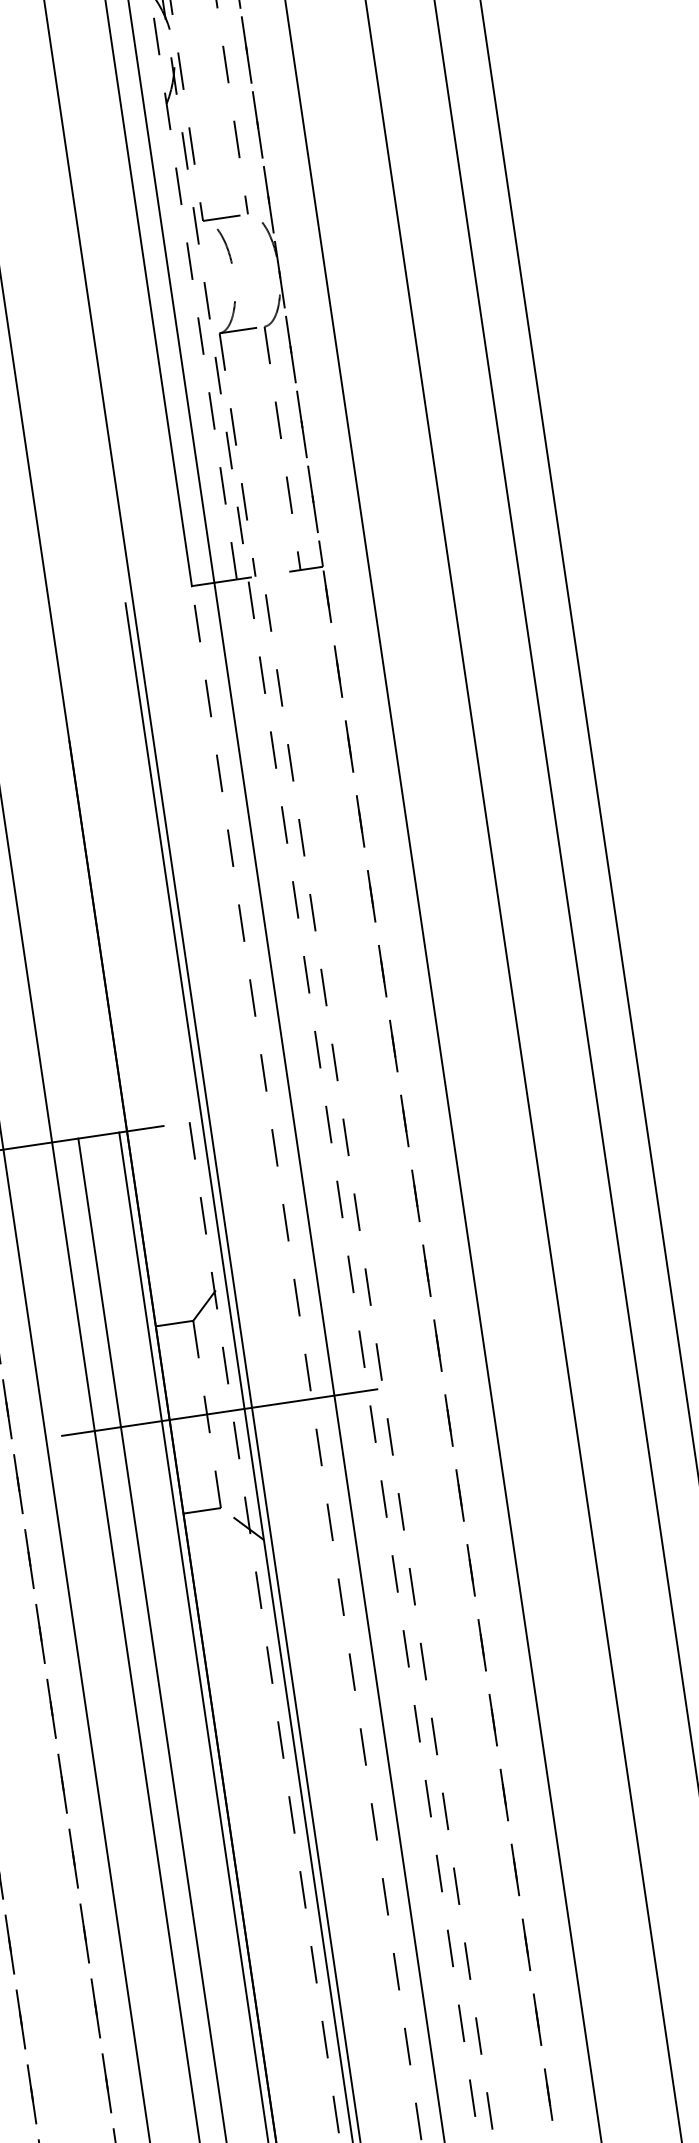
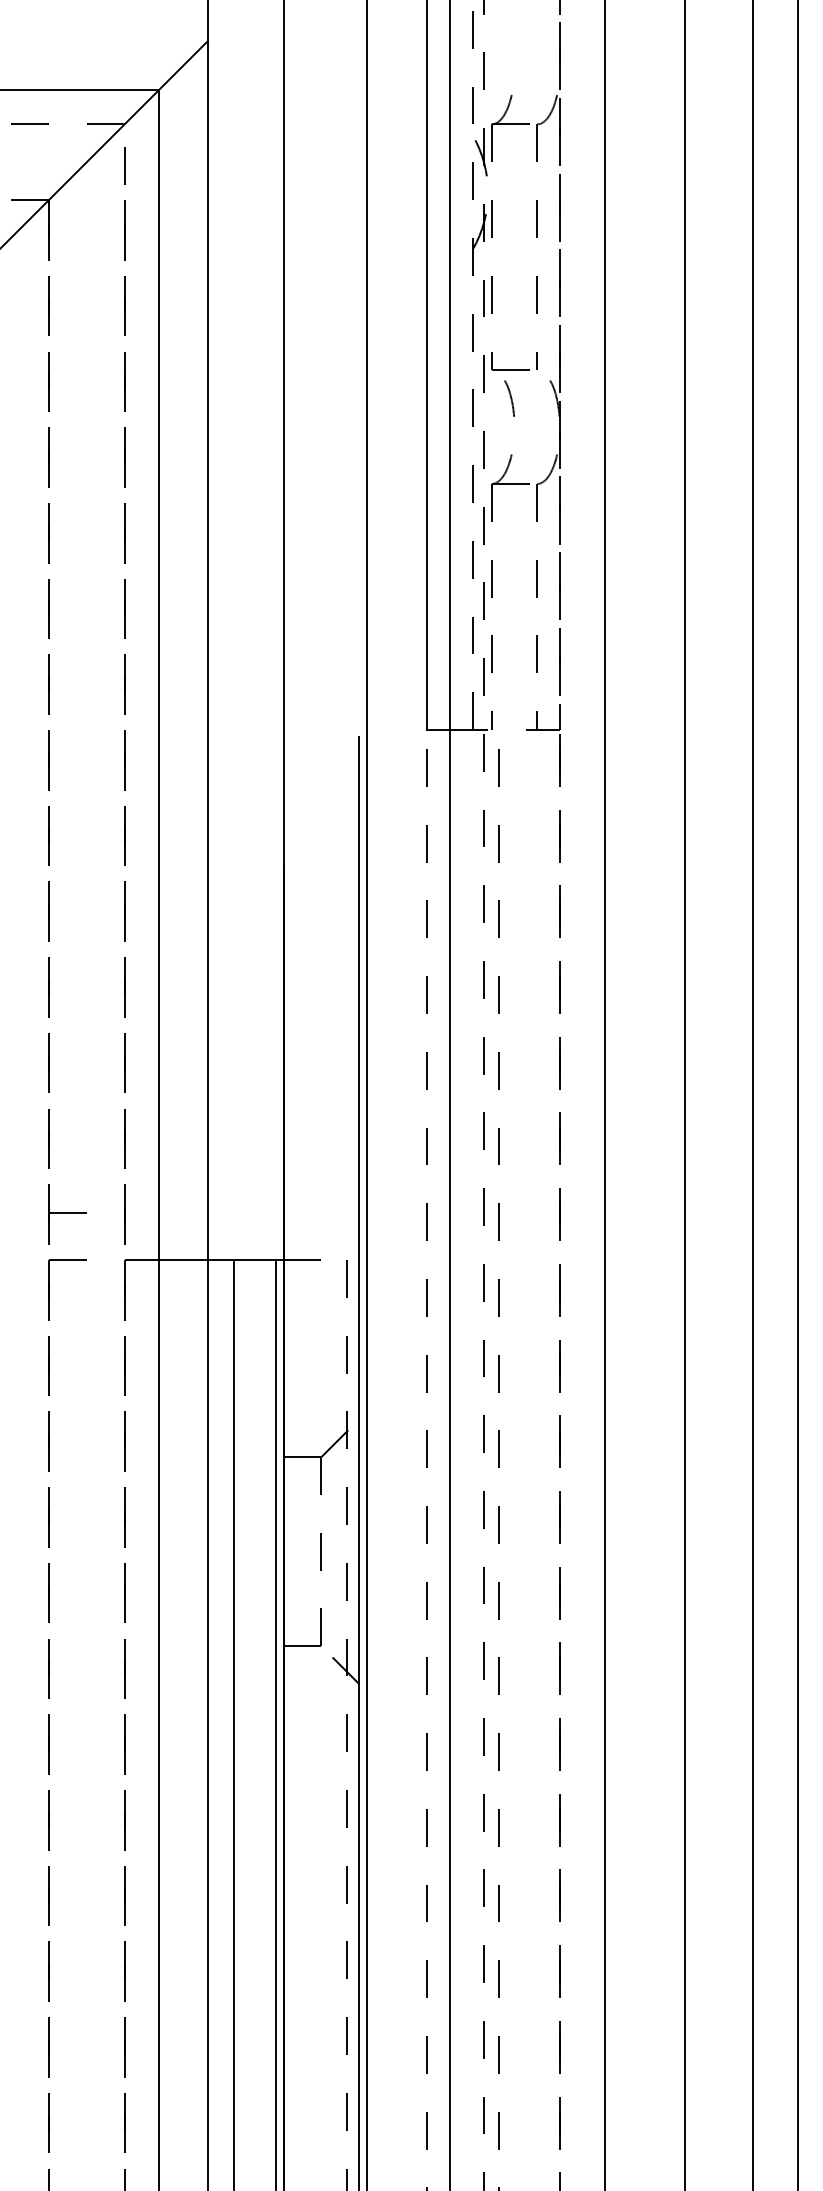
line: (218, 1412) -> (333, 1551), removed

